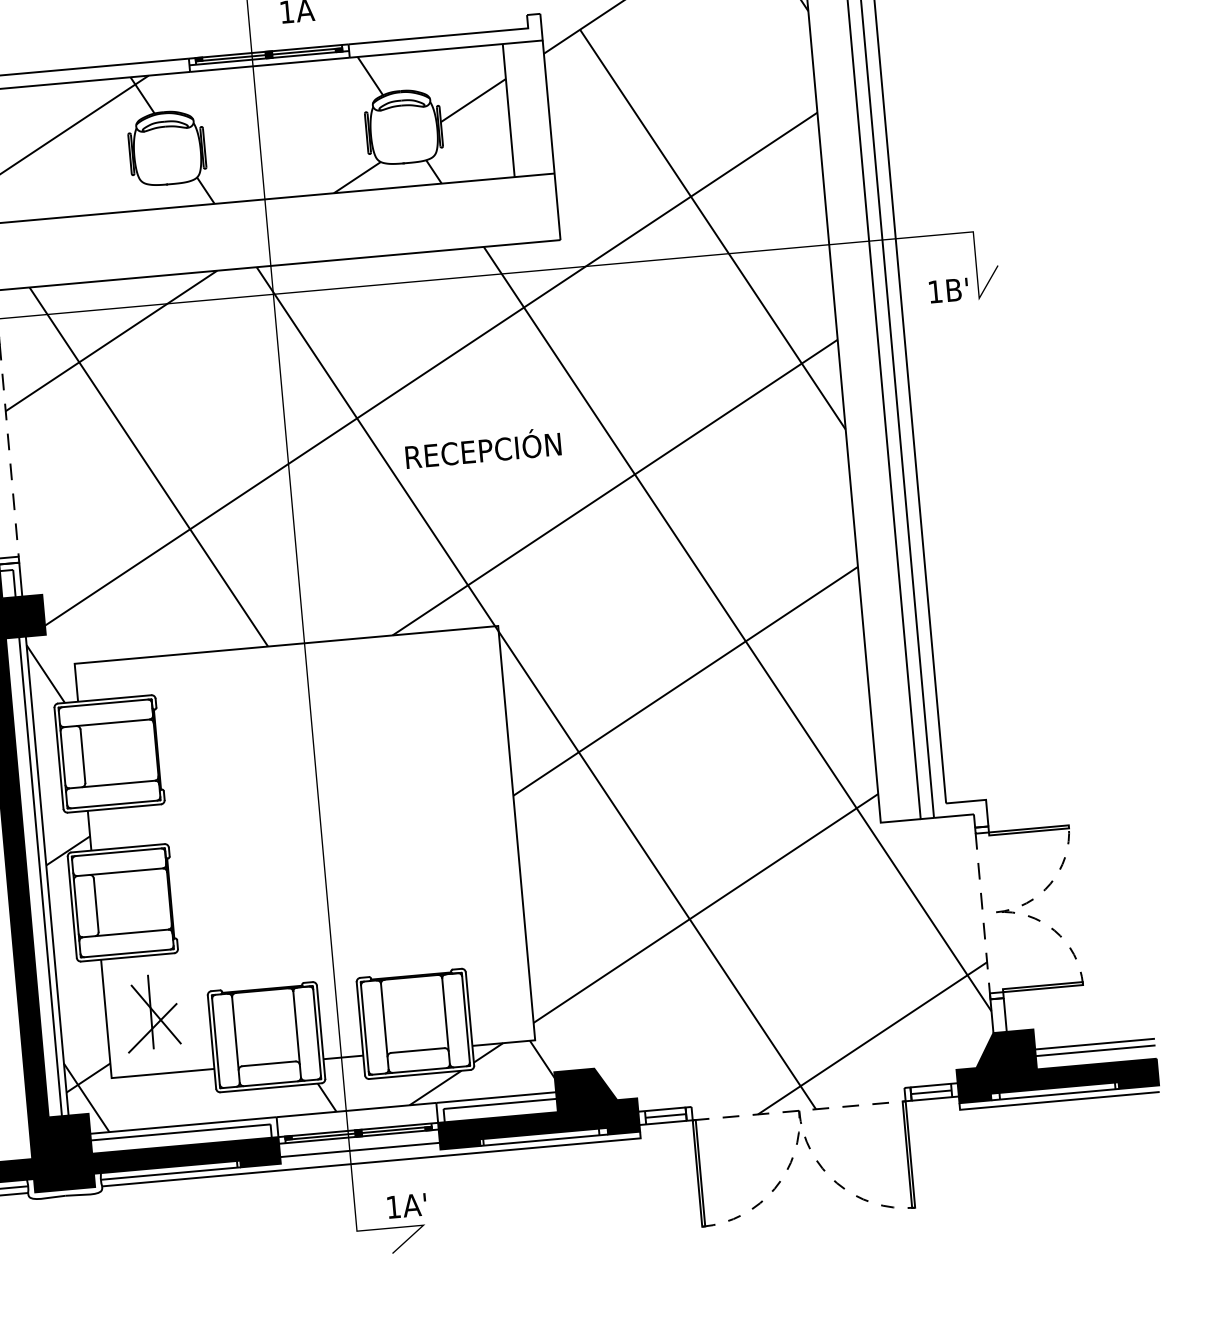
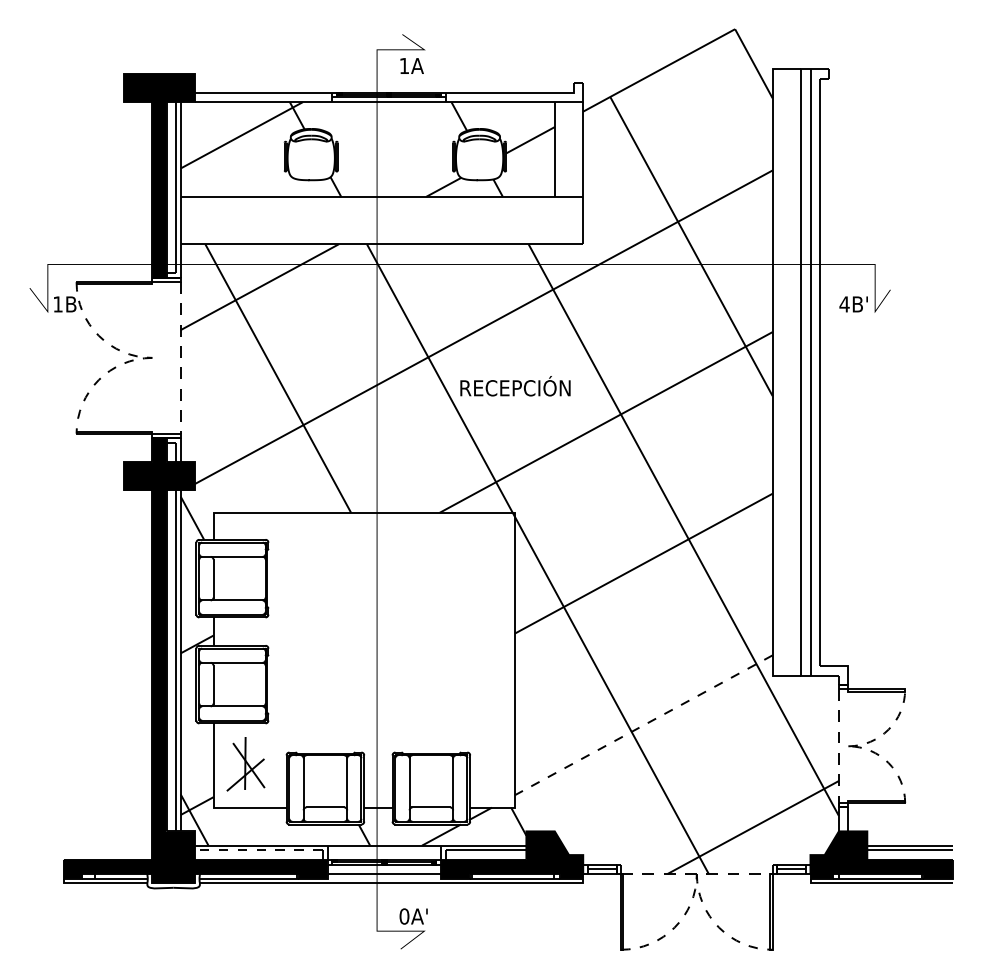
text: (935, 291) -> (844, 304), 1B' -> 4B'
line: (705, 908) -> (643, 725), solid -> dashed
line: (180, 1132) -> (258, 850), solid -> dashed
text: (393, 1207) -> (404, 916), 1A' -> 0A'

